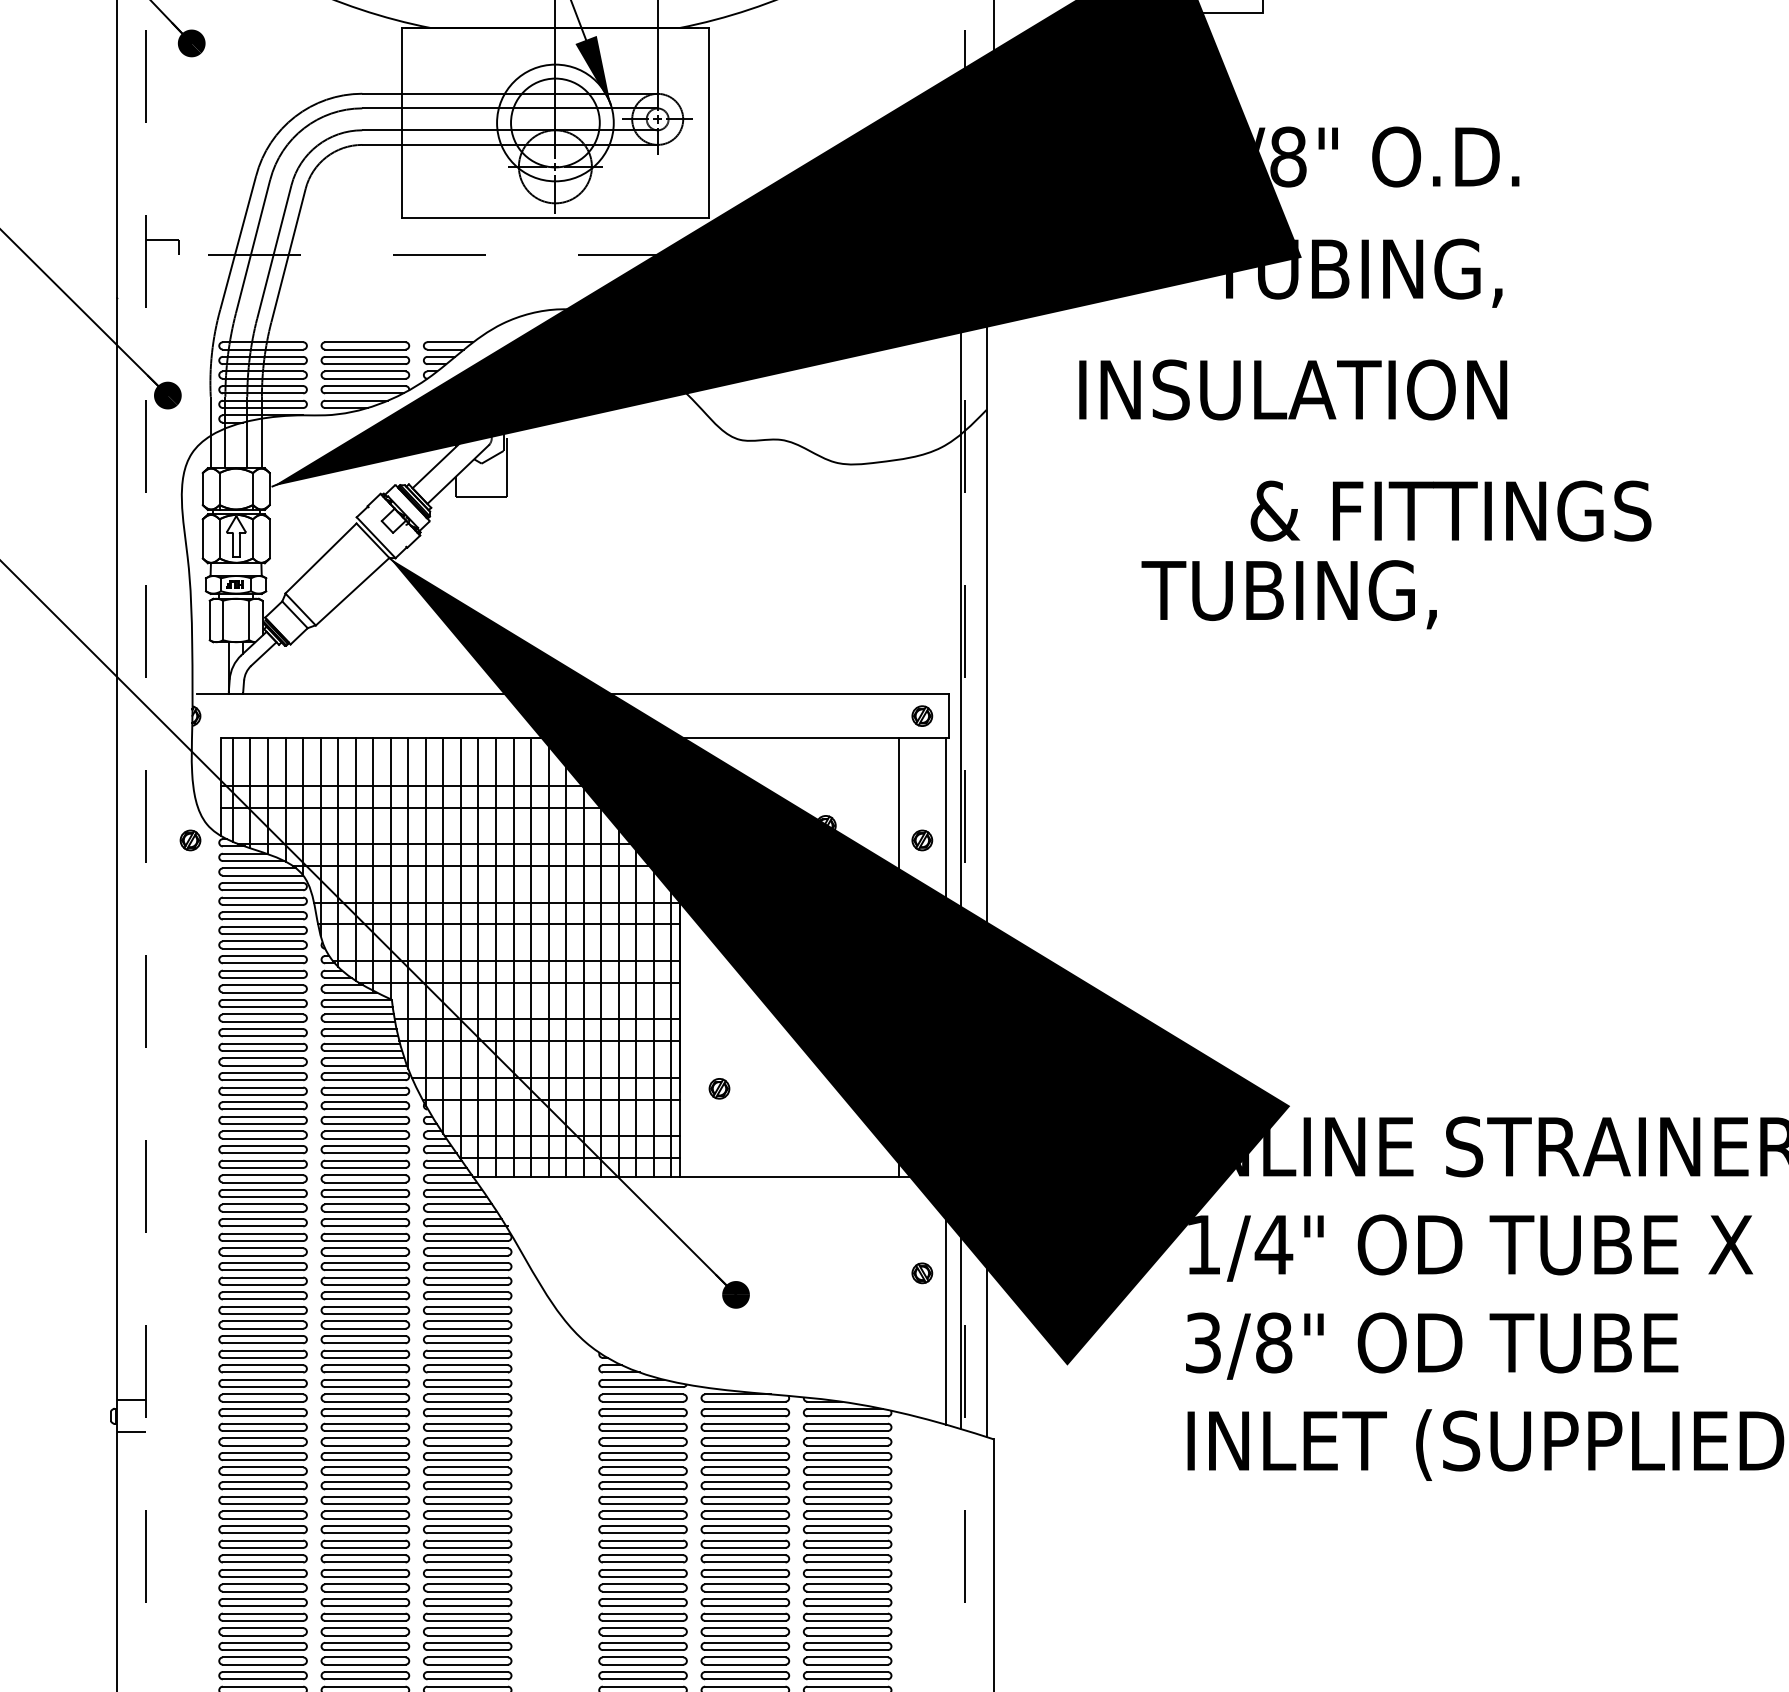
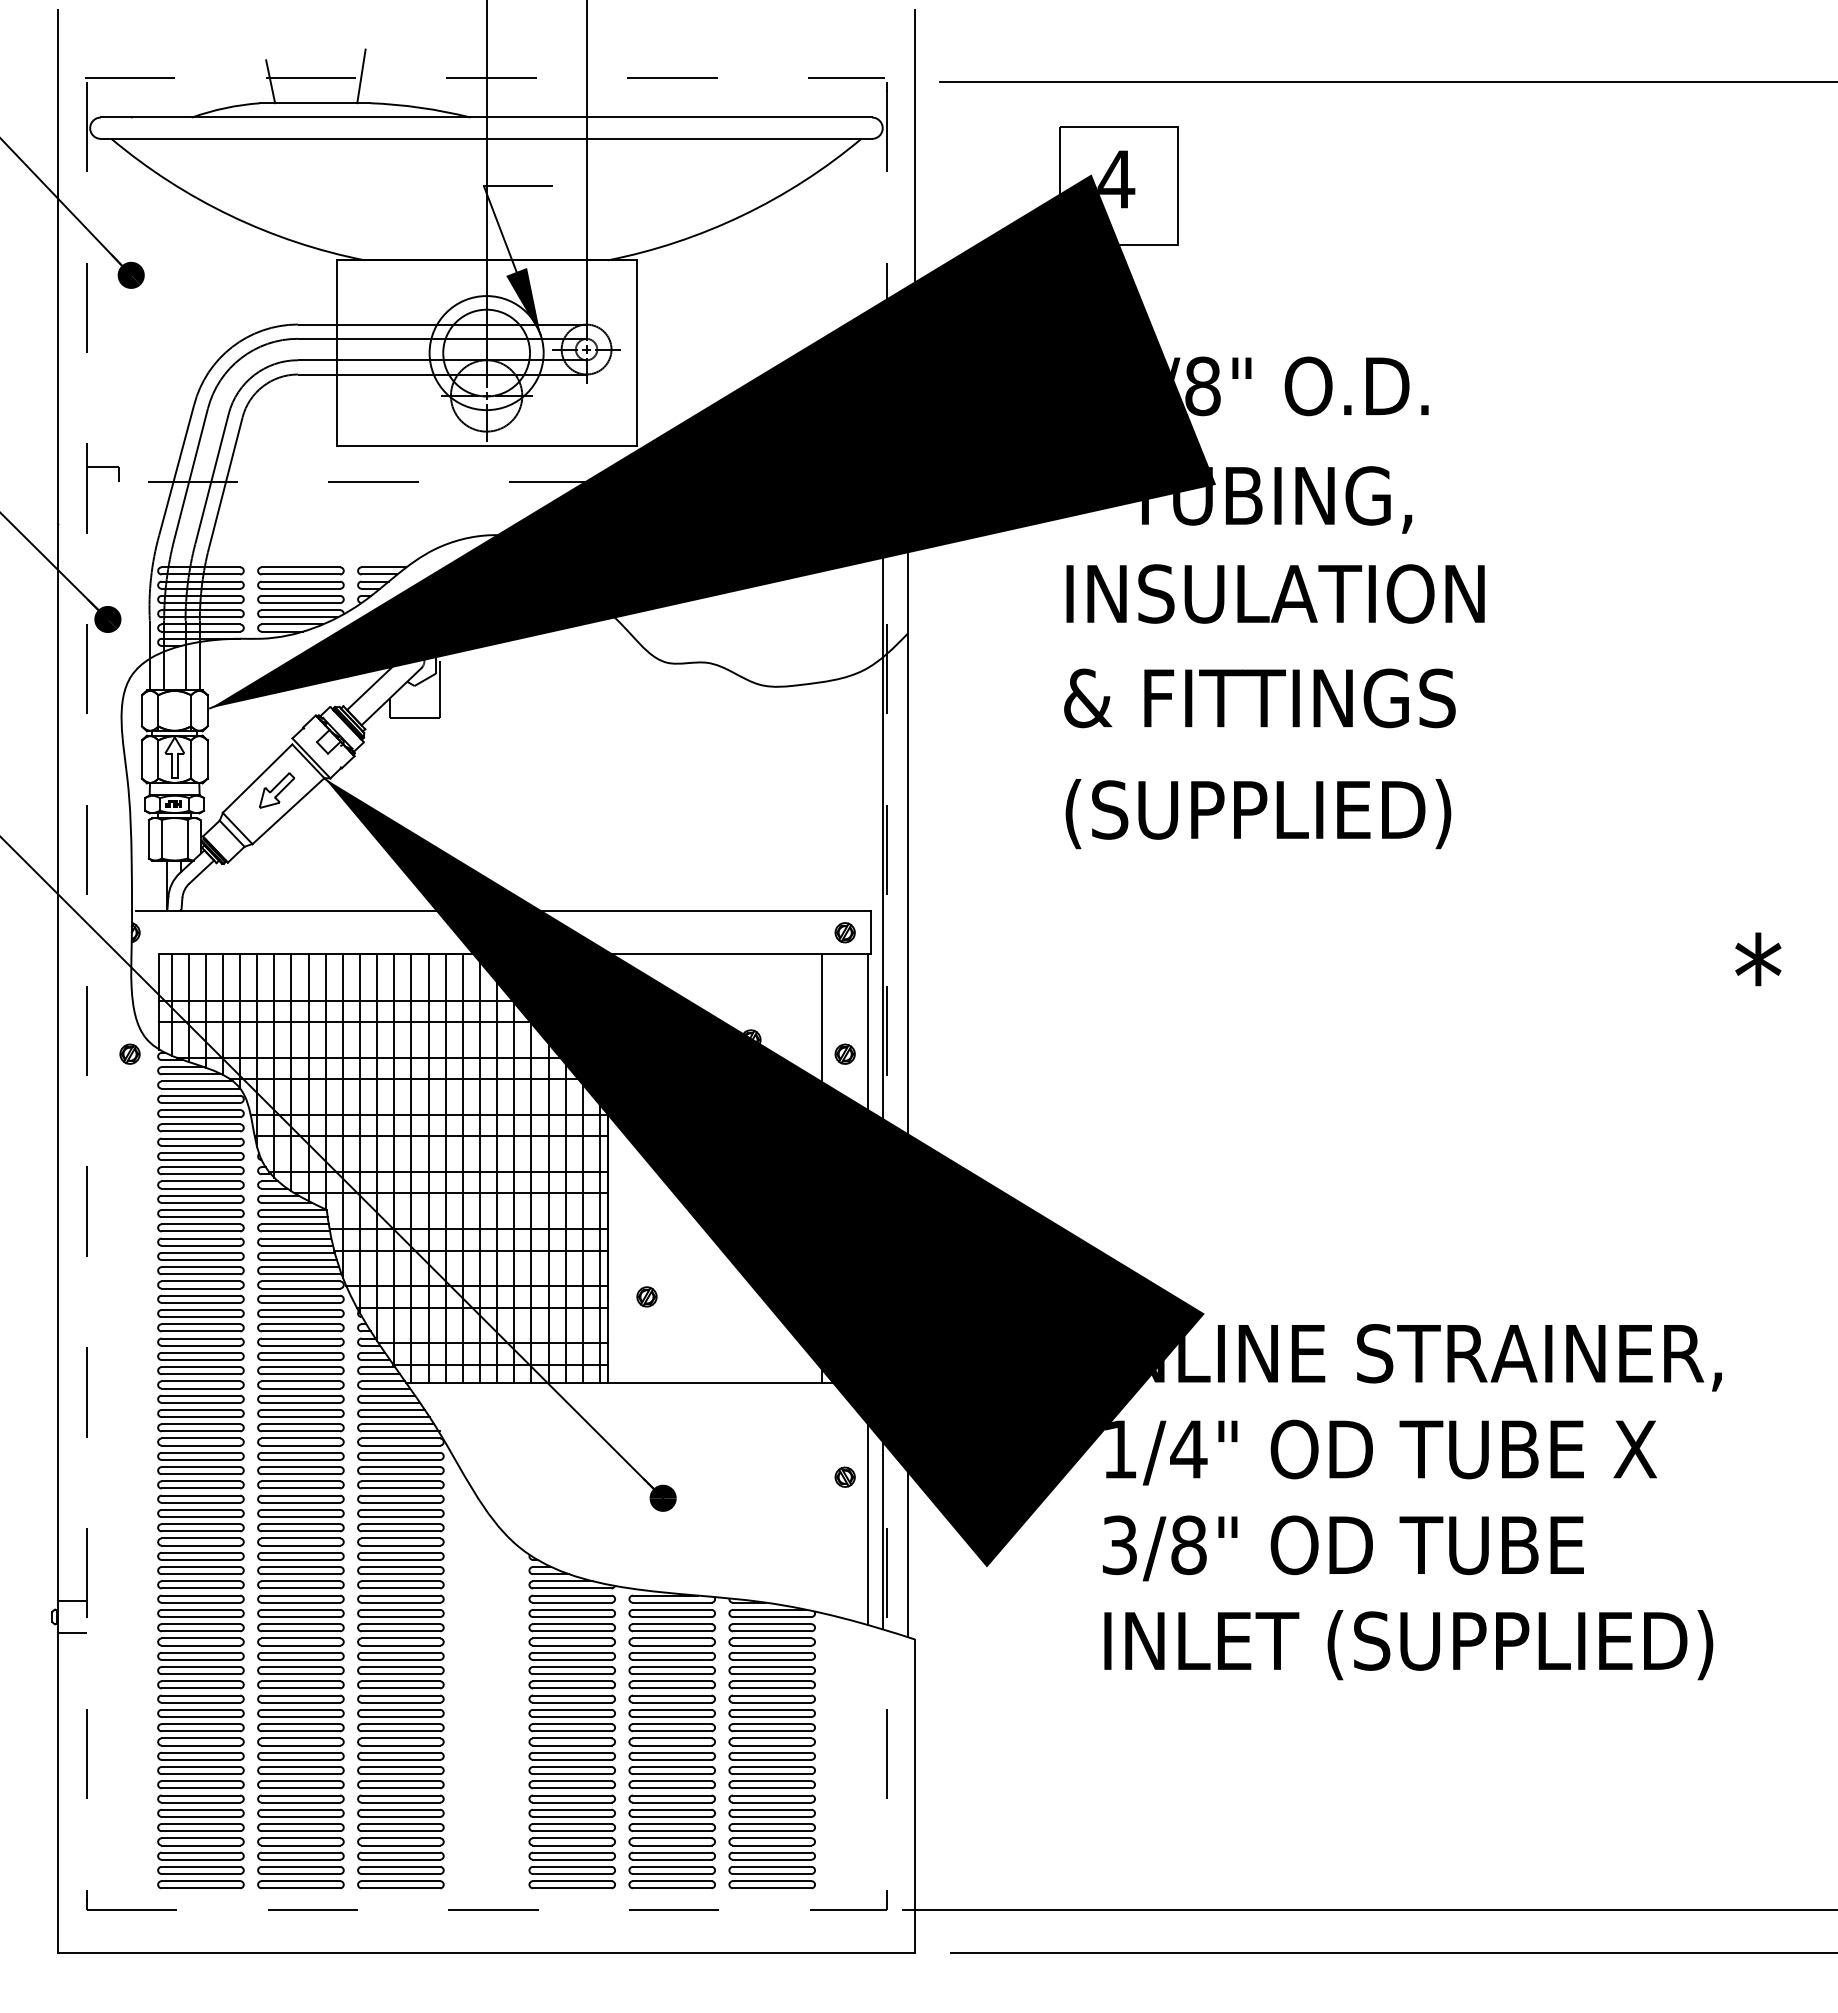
text: (1293, 389) -> (1275, 593), moved
text: (1450, 511) -> (1259, 698), moved
part: (340, 570) -> (276, 790), added
text: (1342, 595) -> (1255, 814), TUBING, -> (SUPPLIED)

